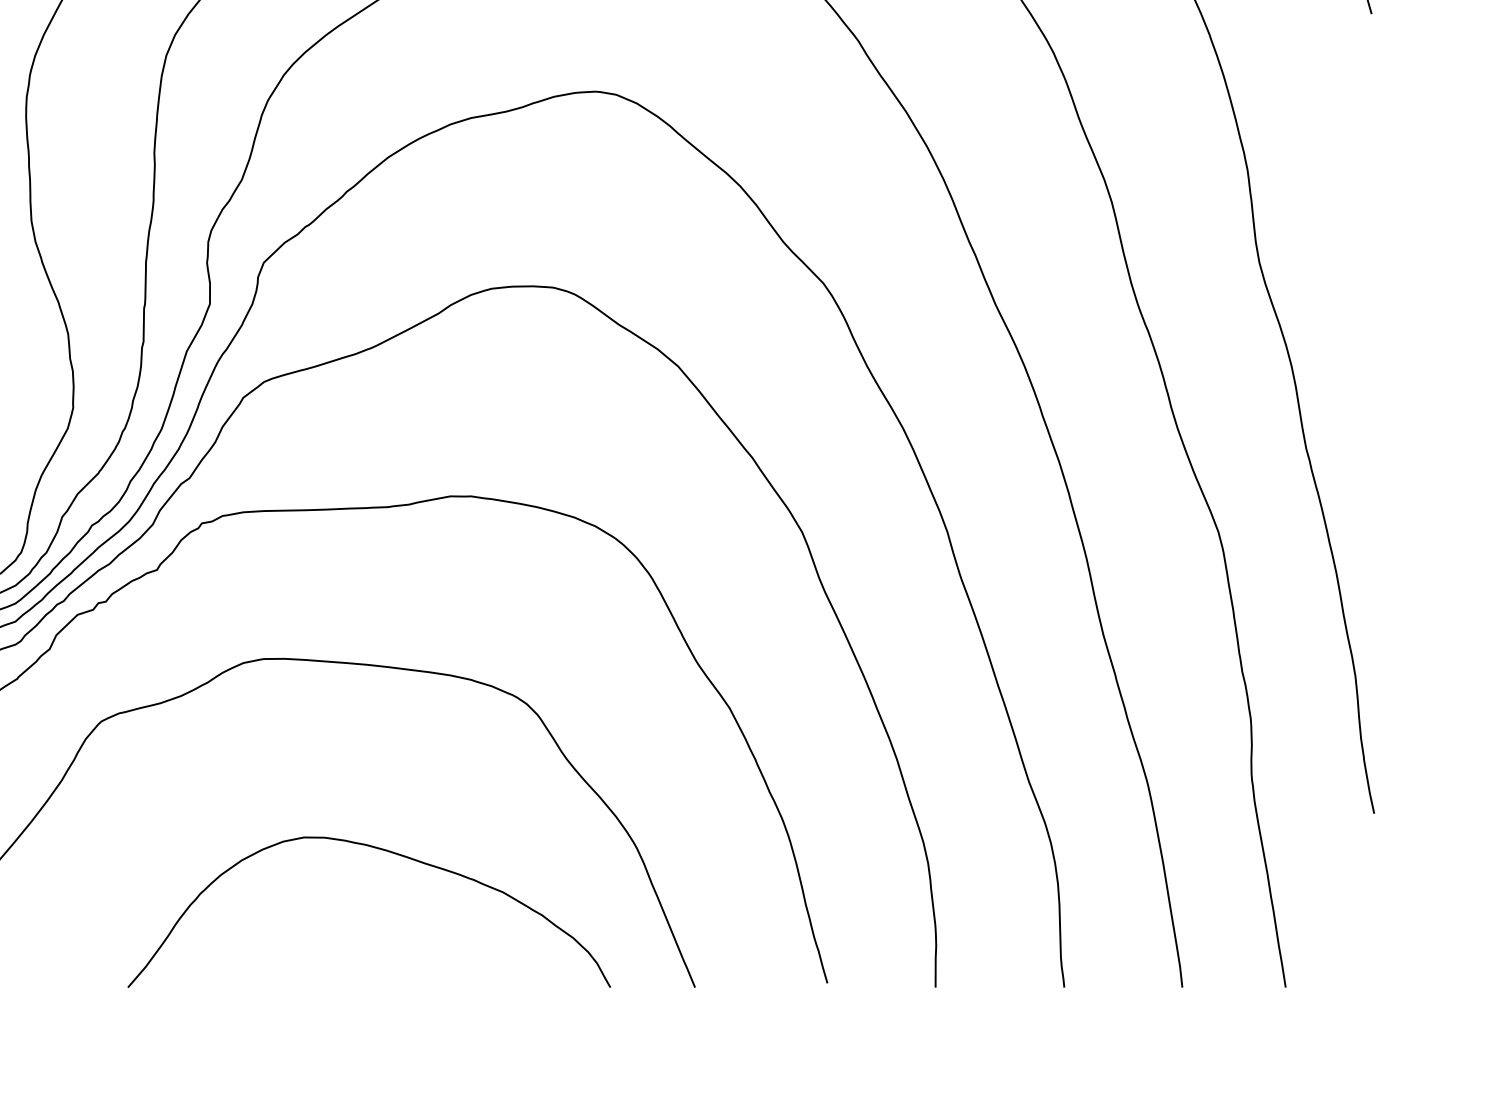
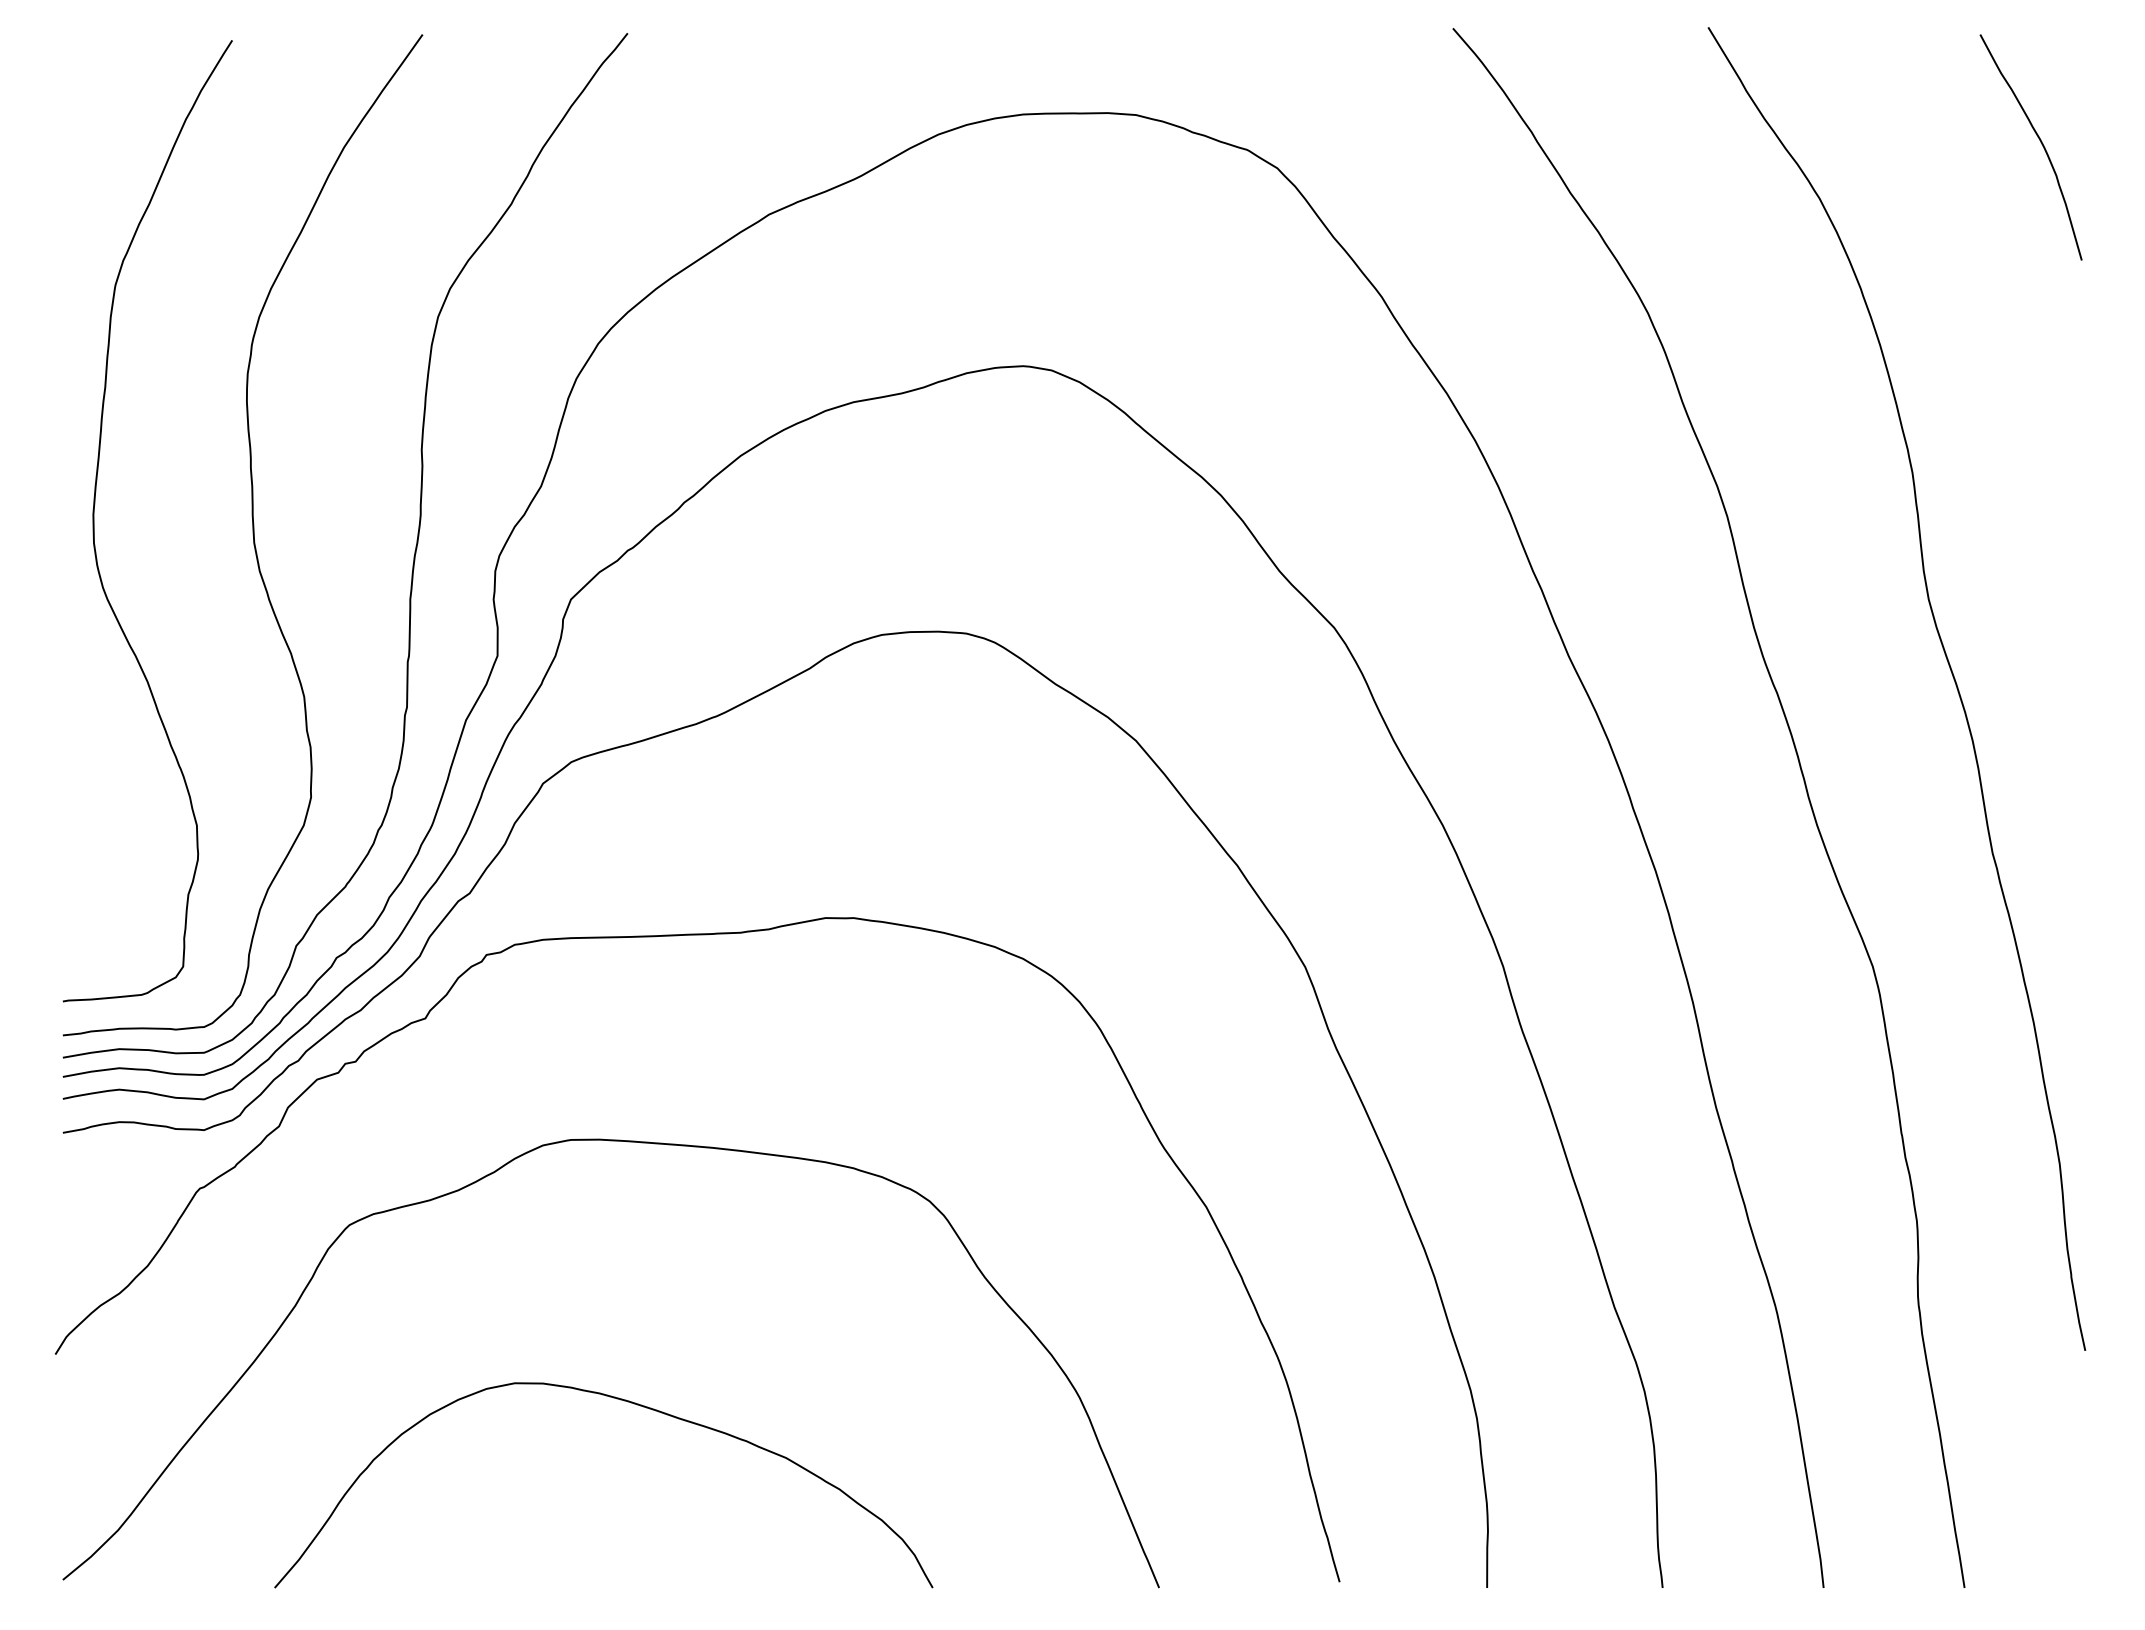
curve: (386, 851) -> (627, 1402), moved

